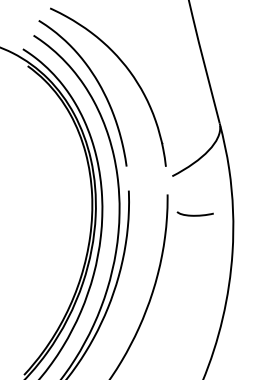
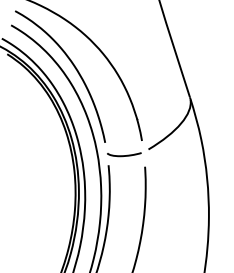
curve: (194, 214) -> (123, 154), moved

